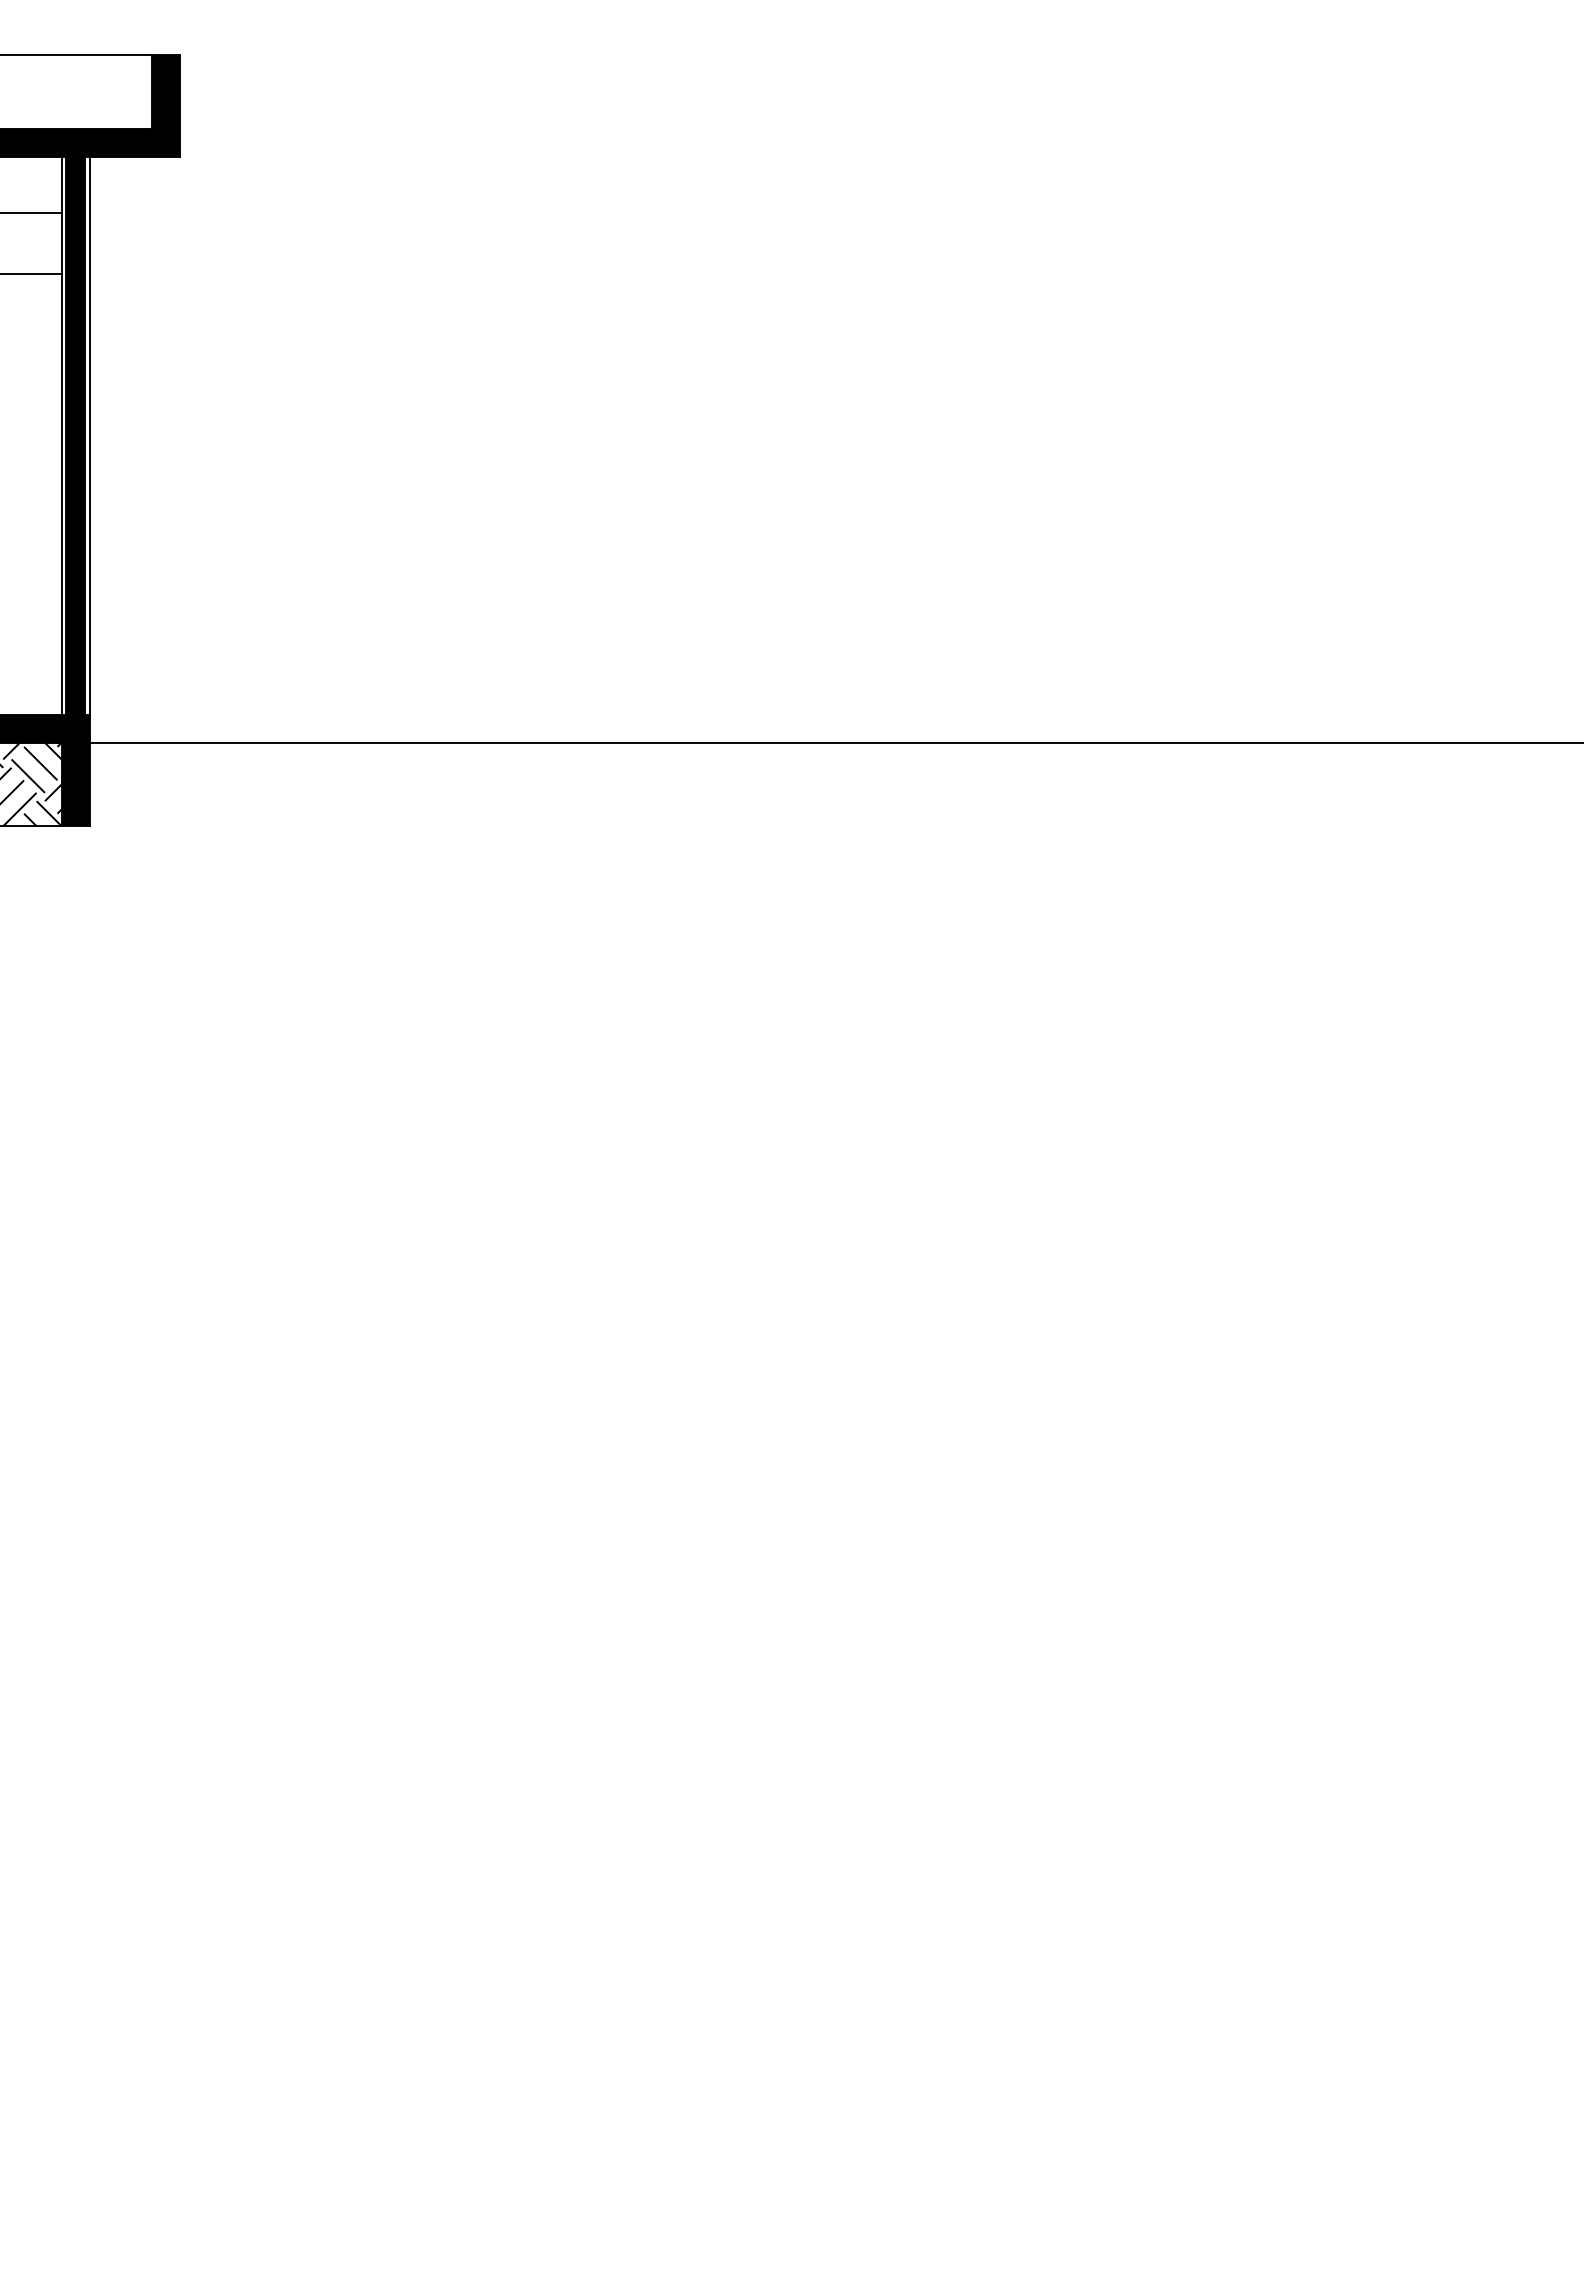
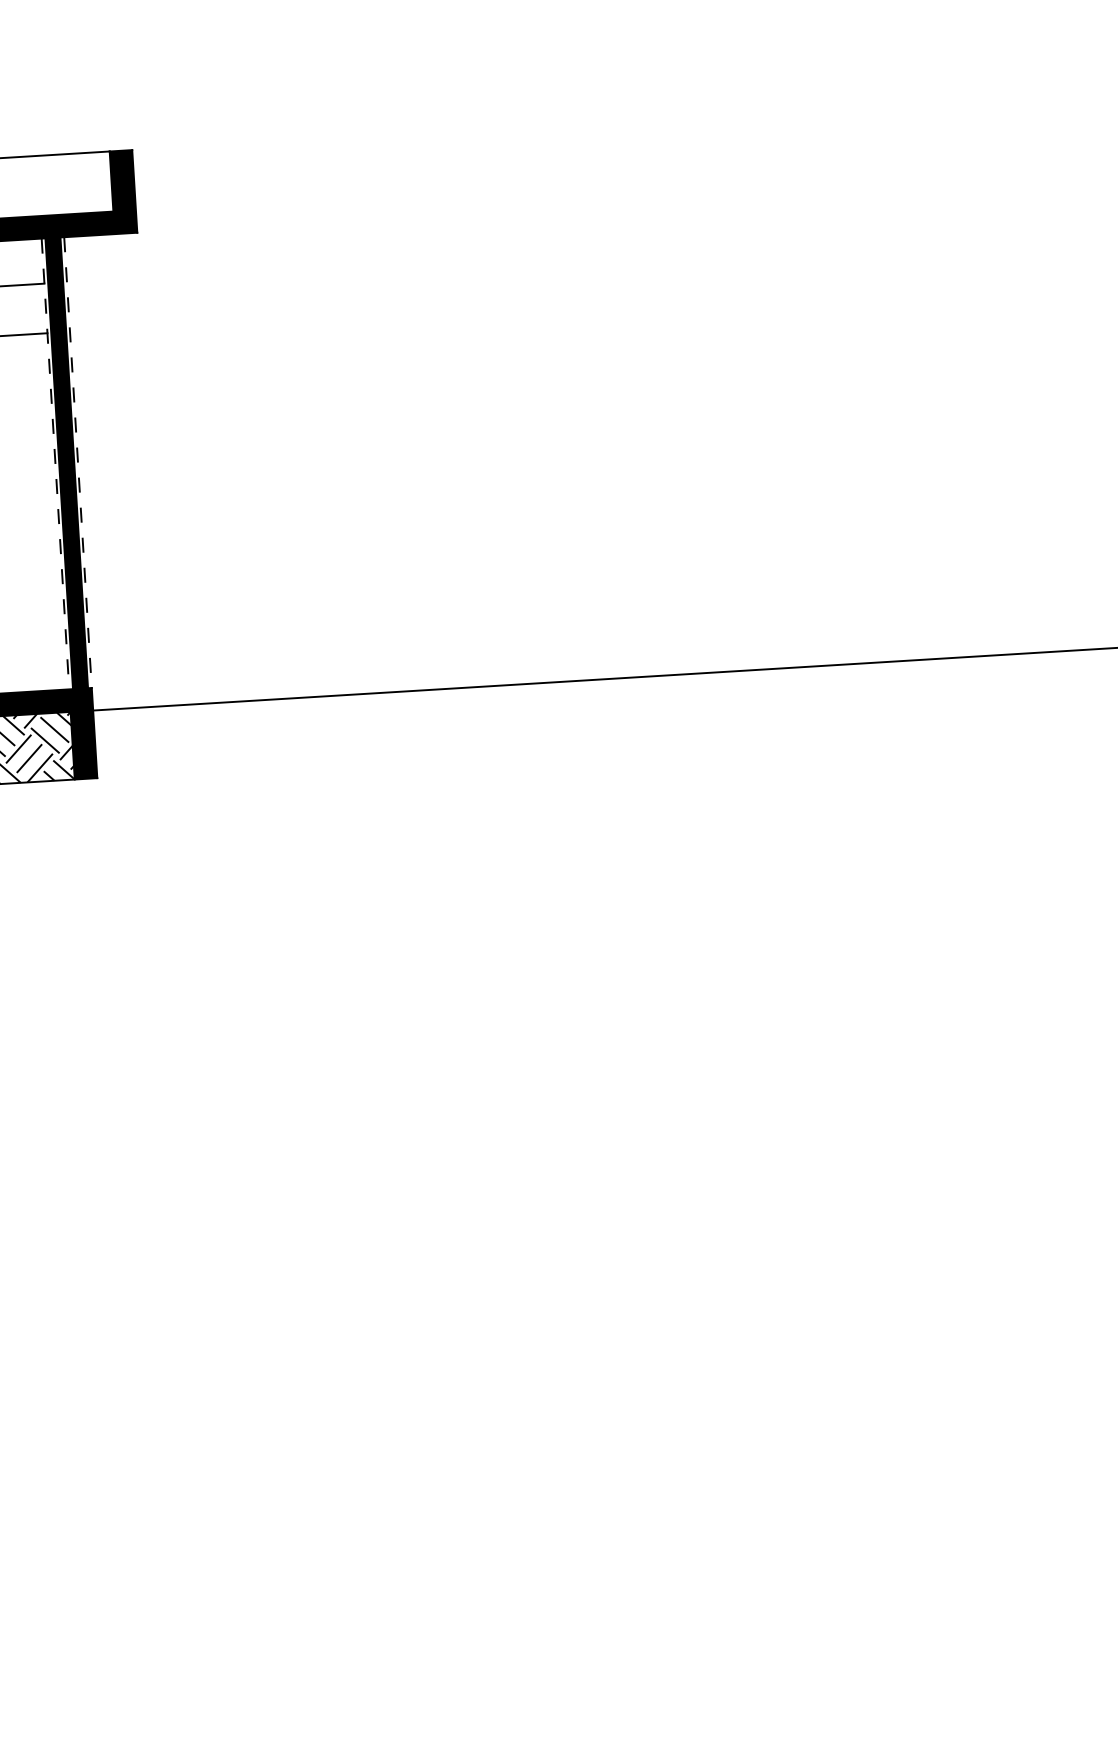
line: (61, 435) -> (55, 463), solid -> dashed
line: (89, 435) -> (77, 462), solid -> dashed

